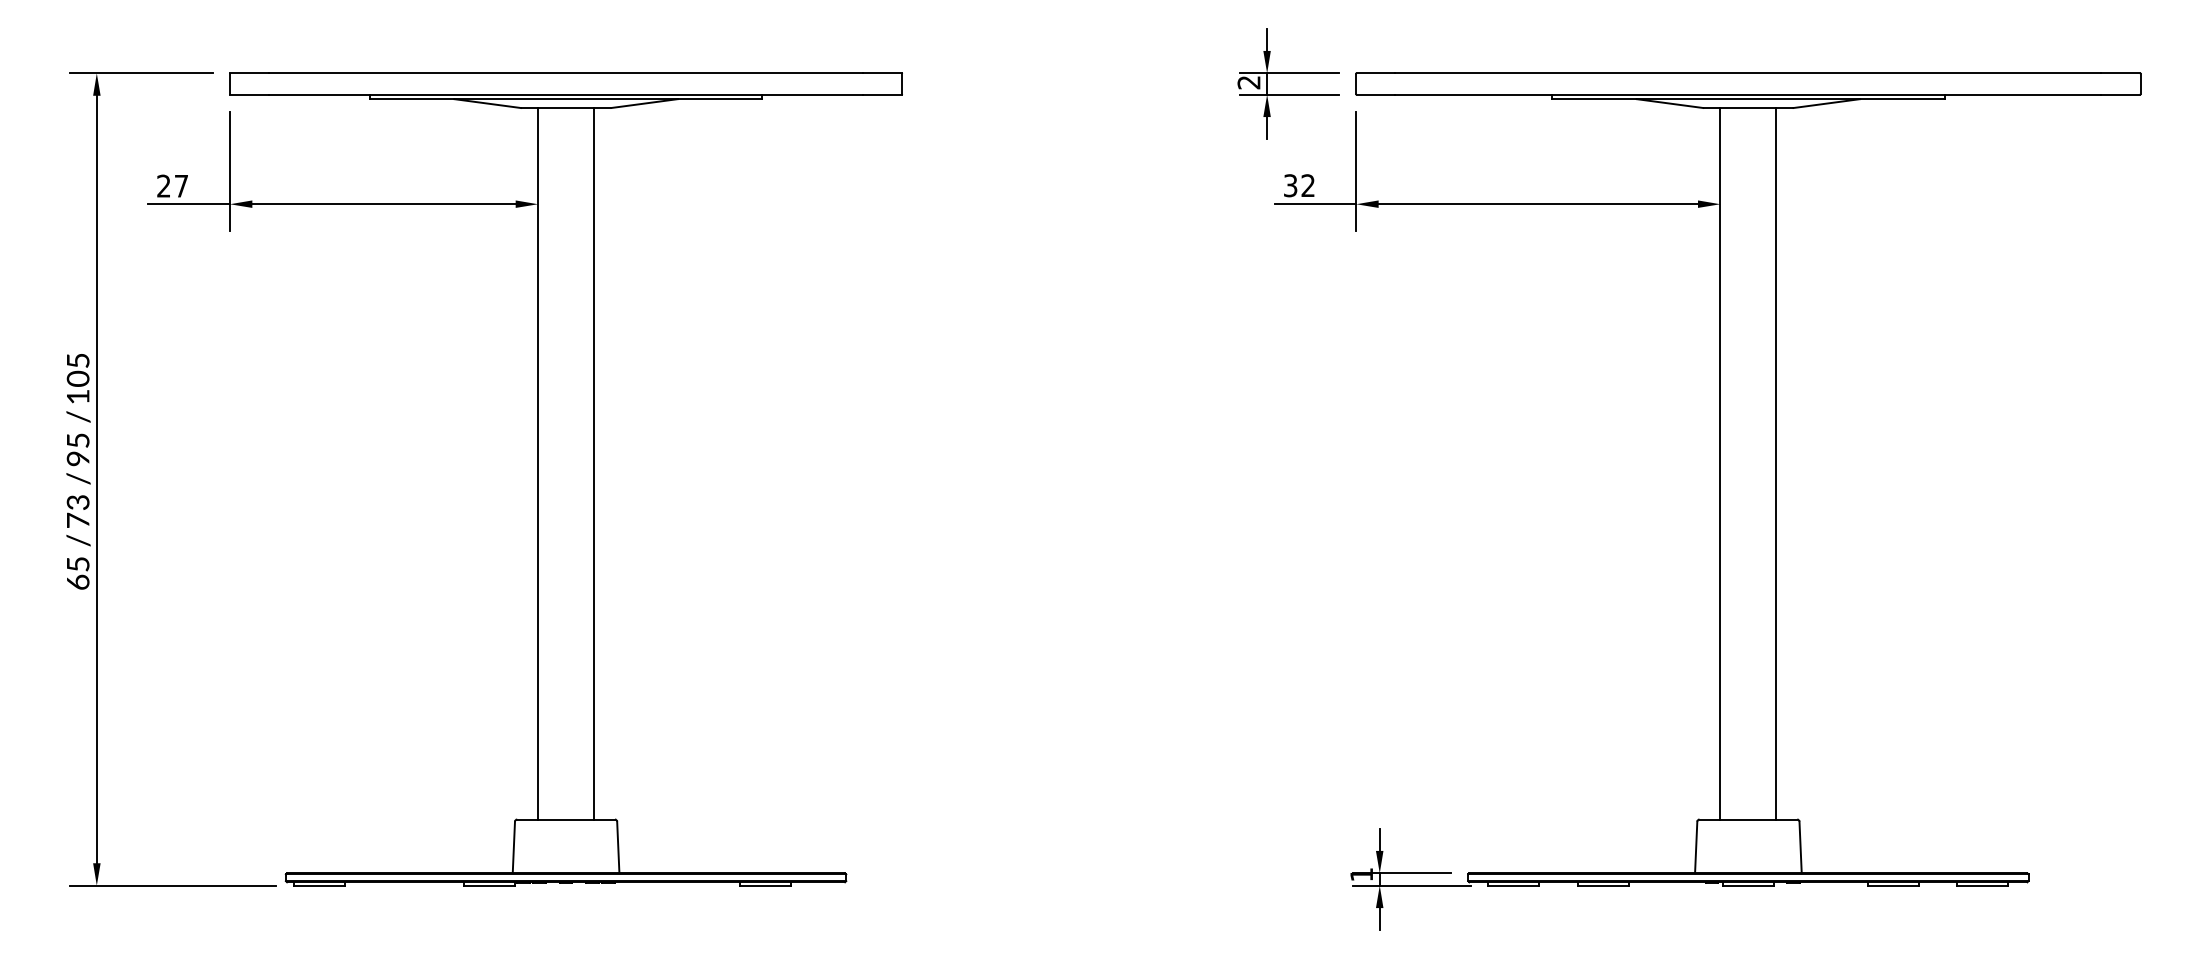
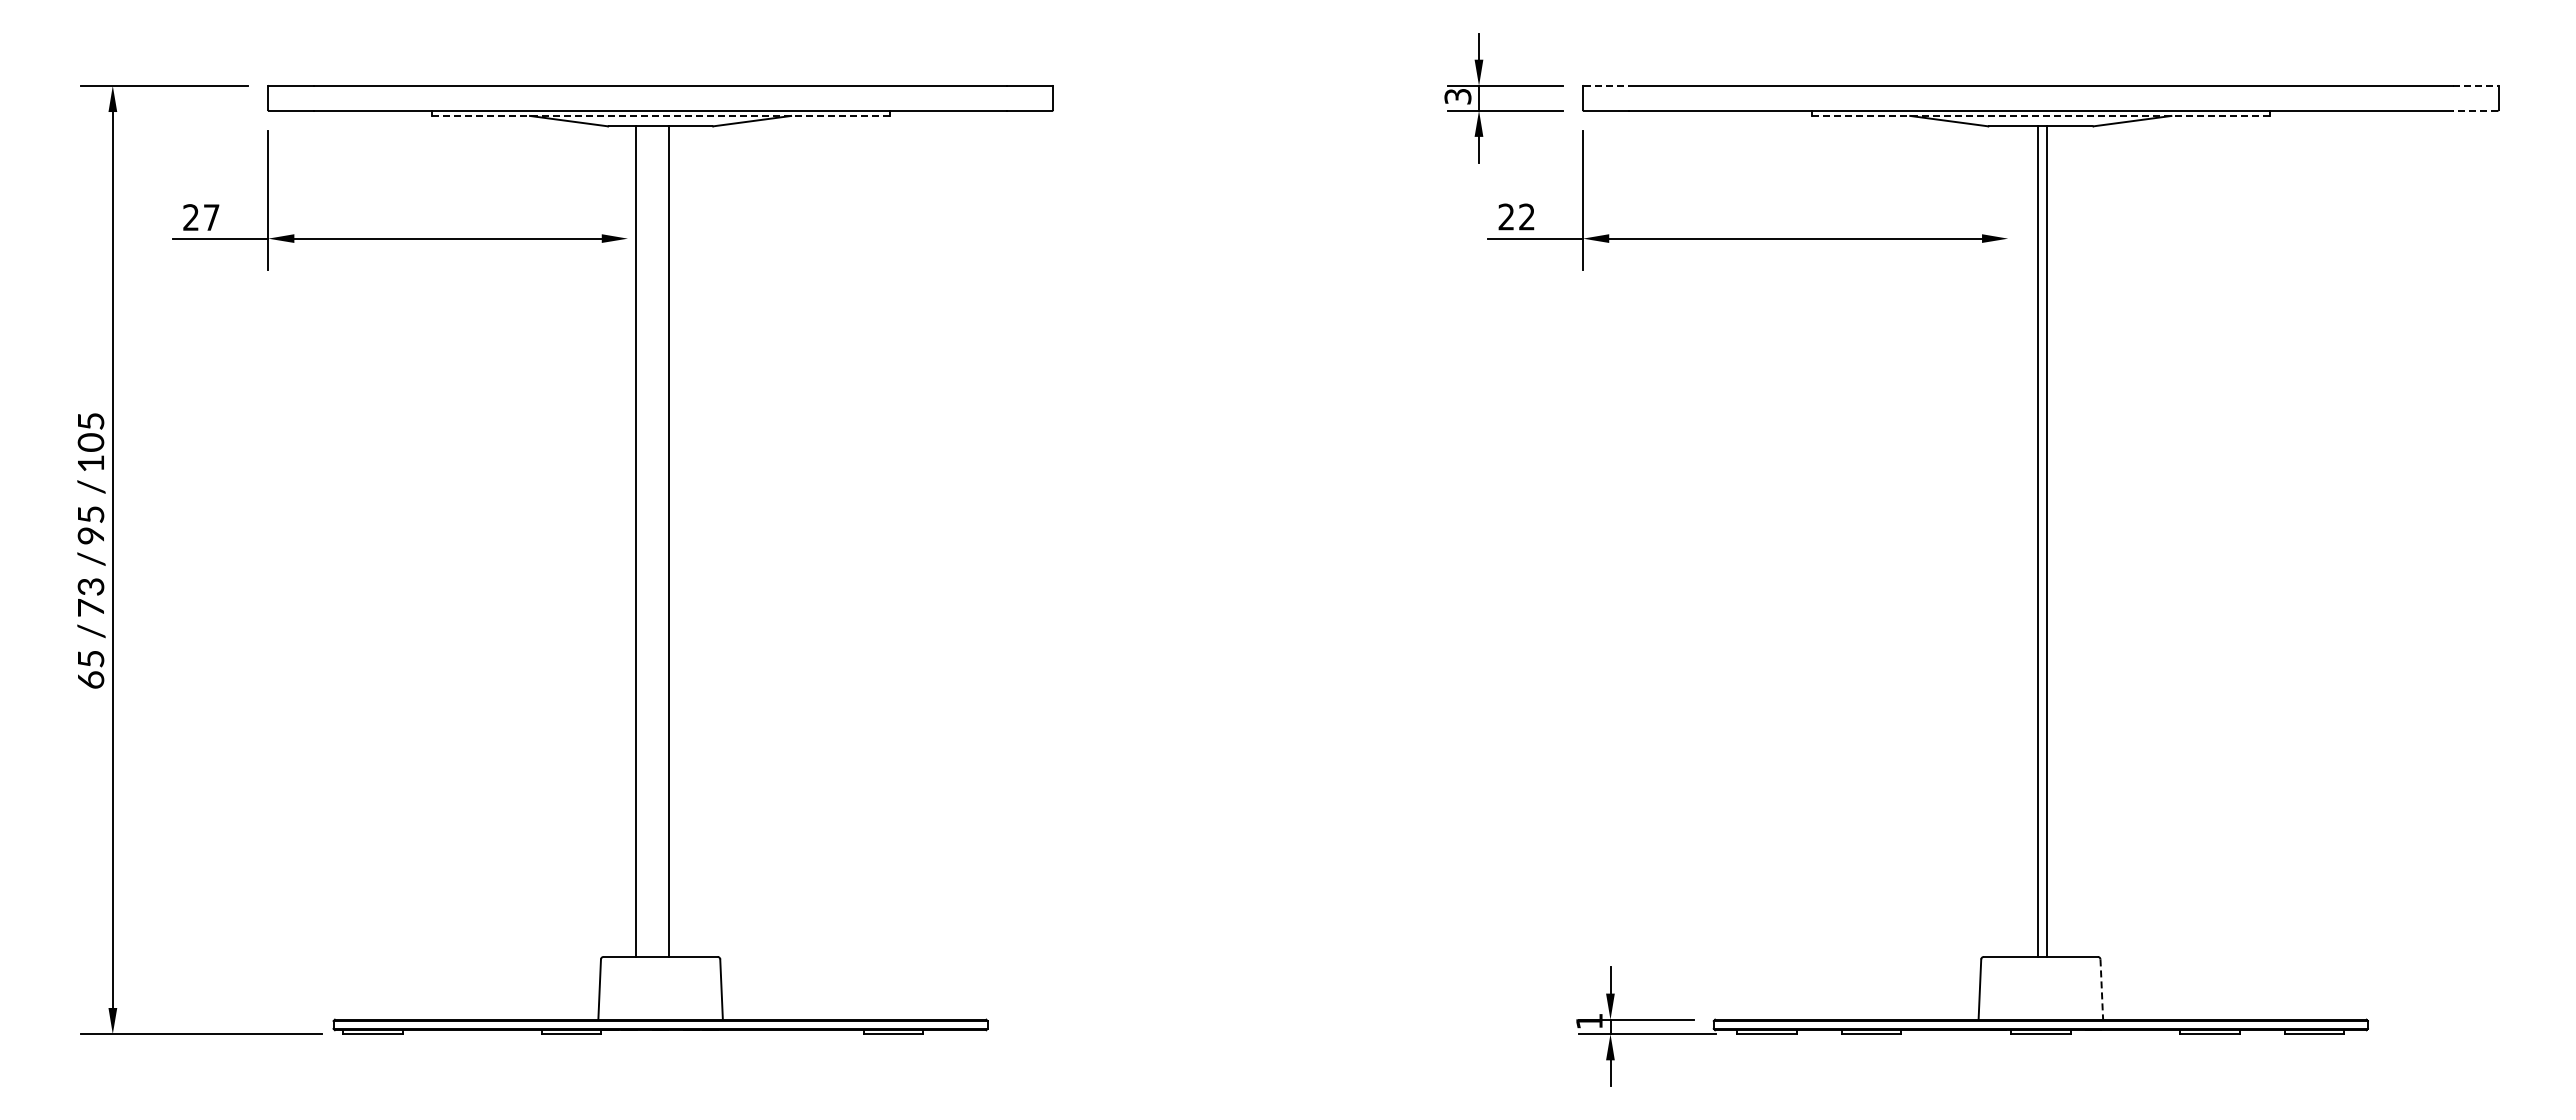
line: (1376, 73) -> (1606, 85), solid -> dashed
line: (2120, 73) -> (2475, 85), solid -> dashed
text: (1248, 82) -> (1457, 96), 2 -> 3
line: (2120, 94) -> (2475, 110), solid -> dashed
line: (565, 98) -> (660, 115), solid -> dashed
line: (1748, 98) -> (2040, 115), solid -> dashed
text: (1290, 185) -> (1506, 216), 32 -> 22
line: (537, 463) -> (668, 541), moved
line: (594, 463) -> (636, 541), moved
line: (1720, 463) -> (2047, 541), moved
line: (1776, 463) -> (2037, 541), moved
line: (1800, 848) -> (2101, 990), solid -> dashed

